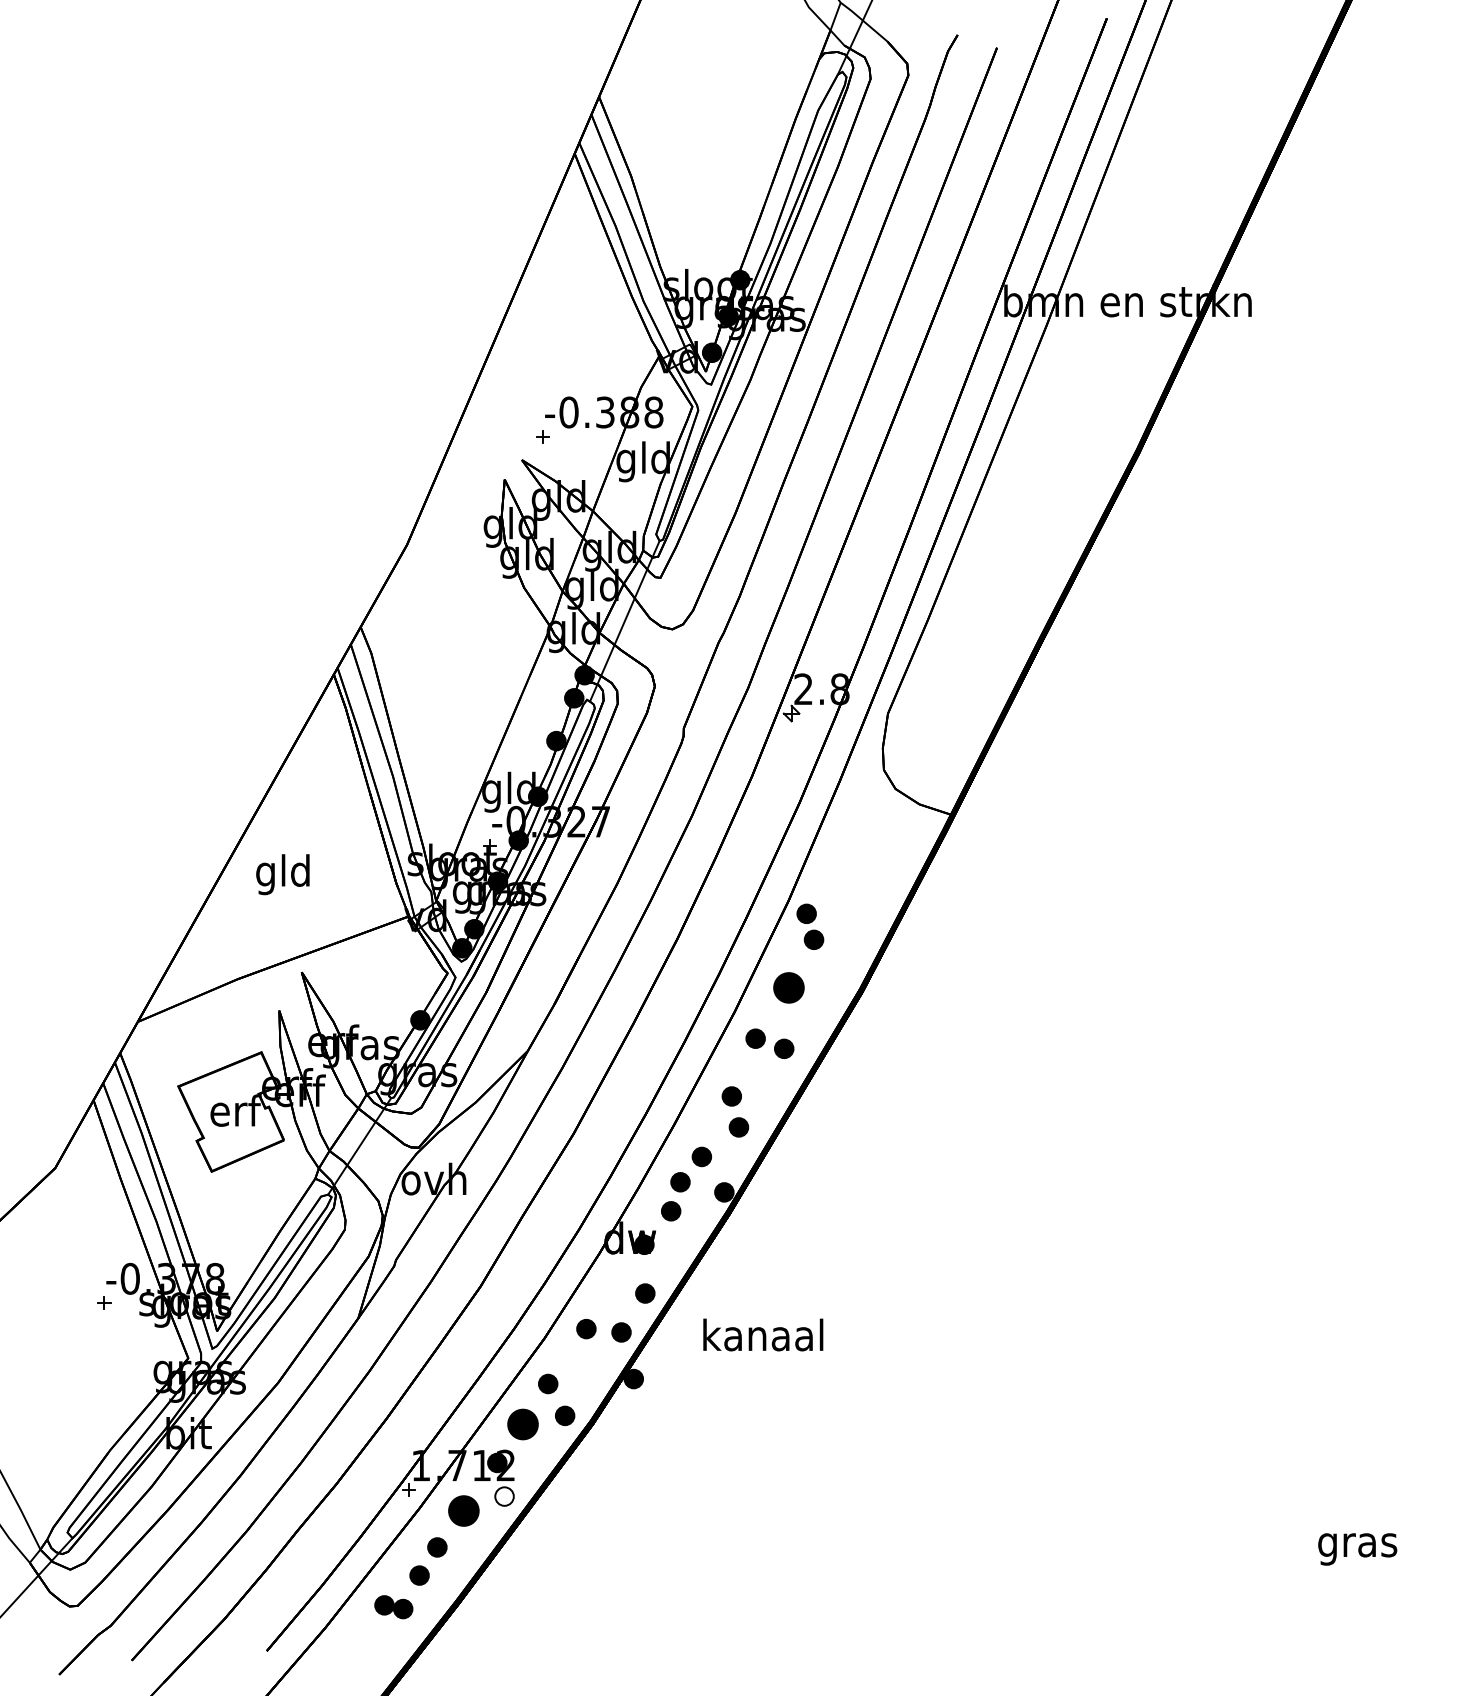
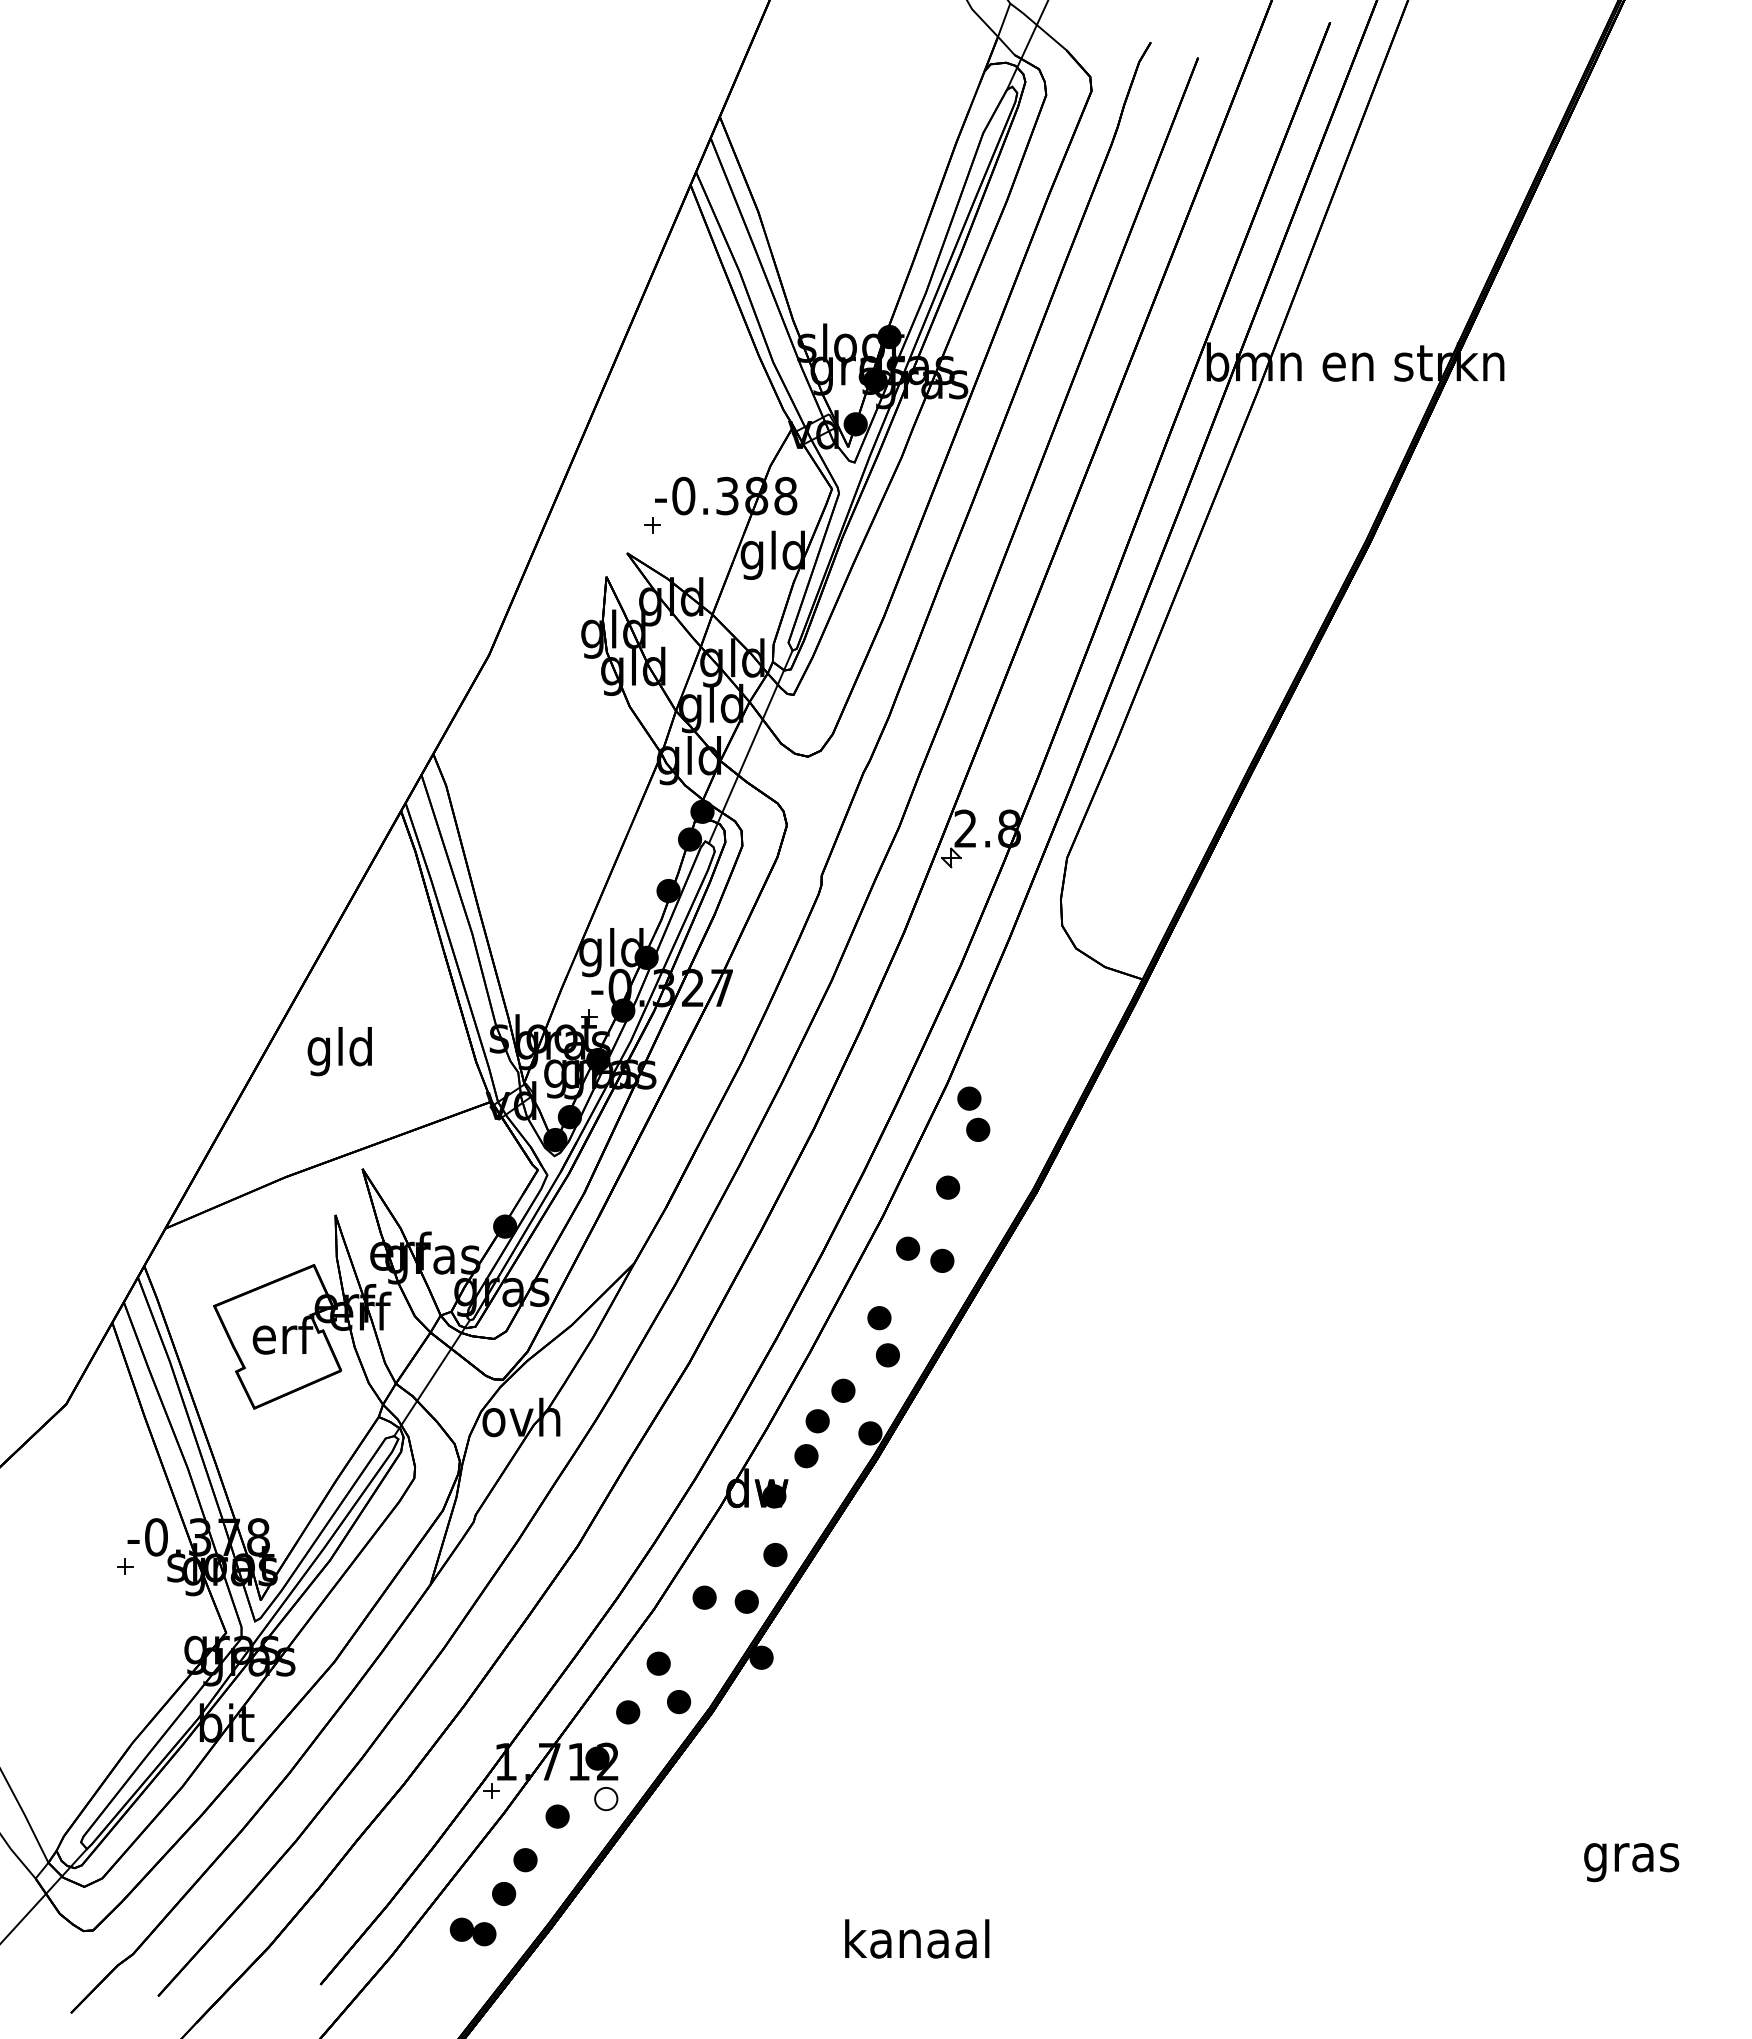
part: (788, 987) -> (947, 1187), size x0.62
text: (763, 1334) -> (917, 1938), moved
part: (522, 1424) -> (627, 1712), size x0.62
part: (464, 1511) -> (558, 1816), size x0.62

